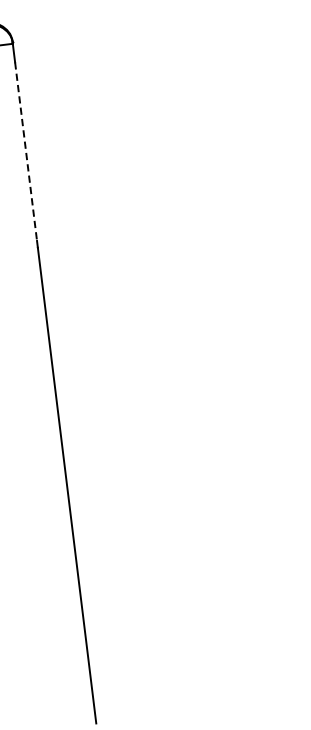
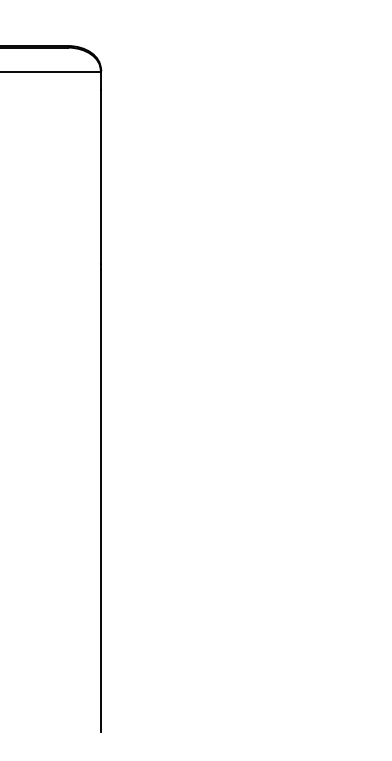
line: (25, 151) -> (100, 176), dashed -> solid

